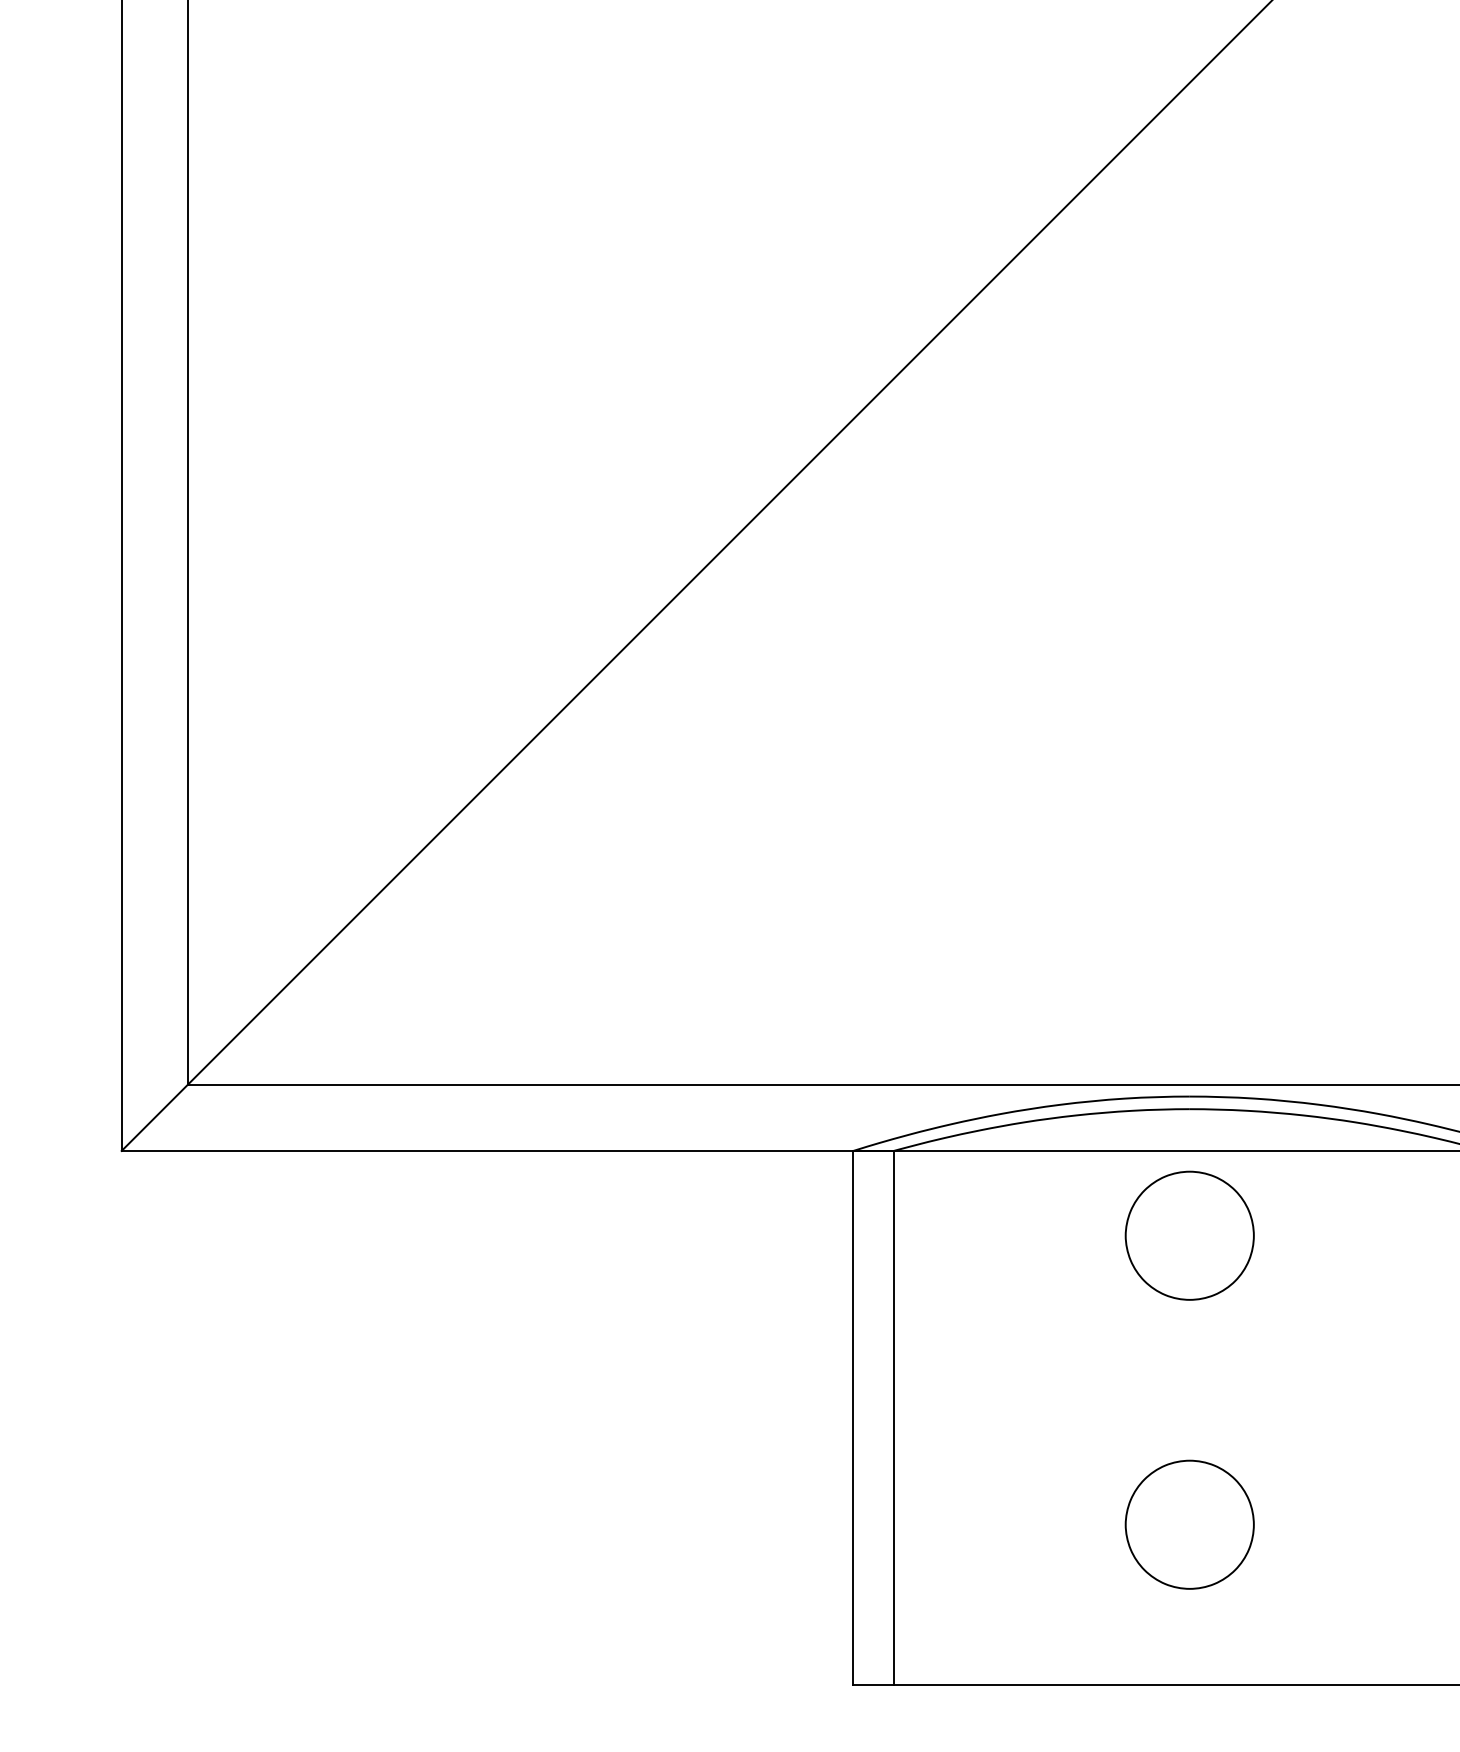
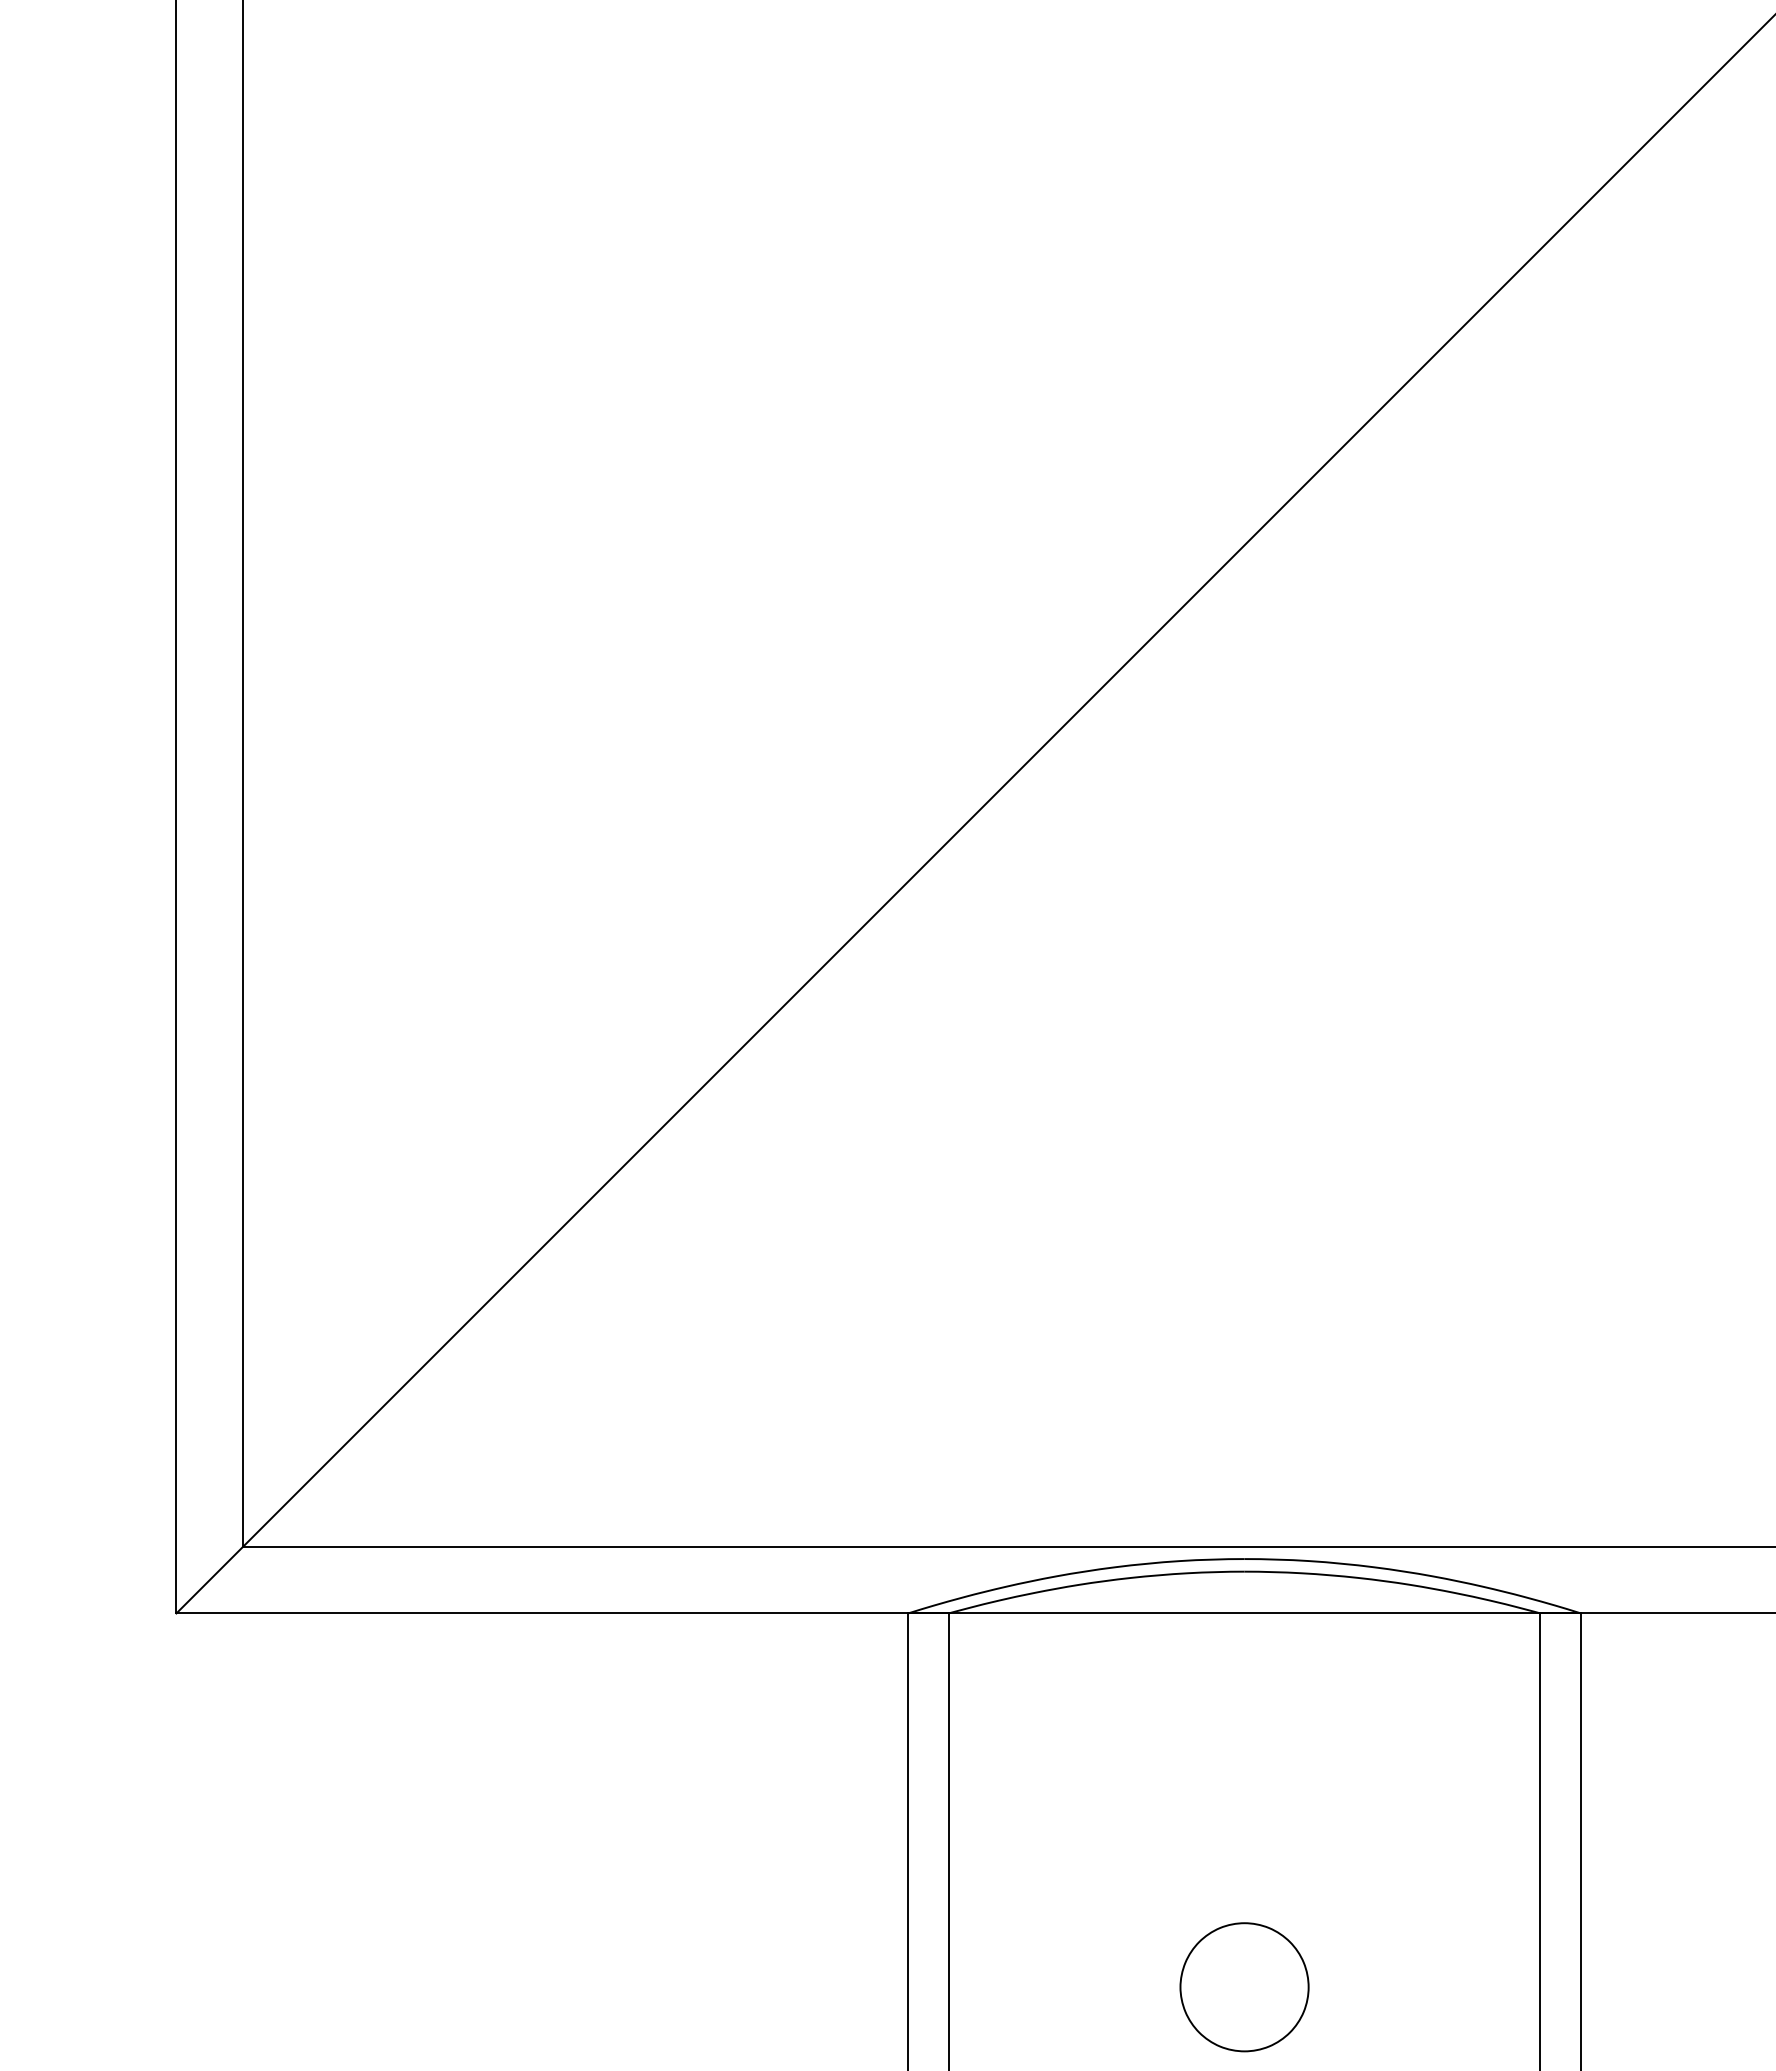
part: (1189, 1236) -> (1244, 1698), removed

